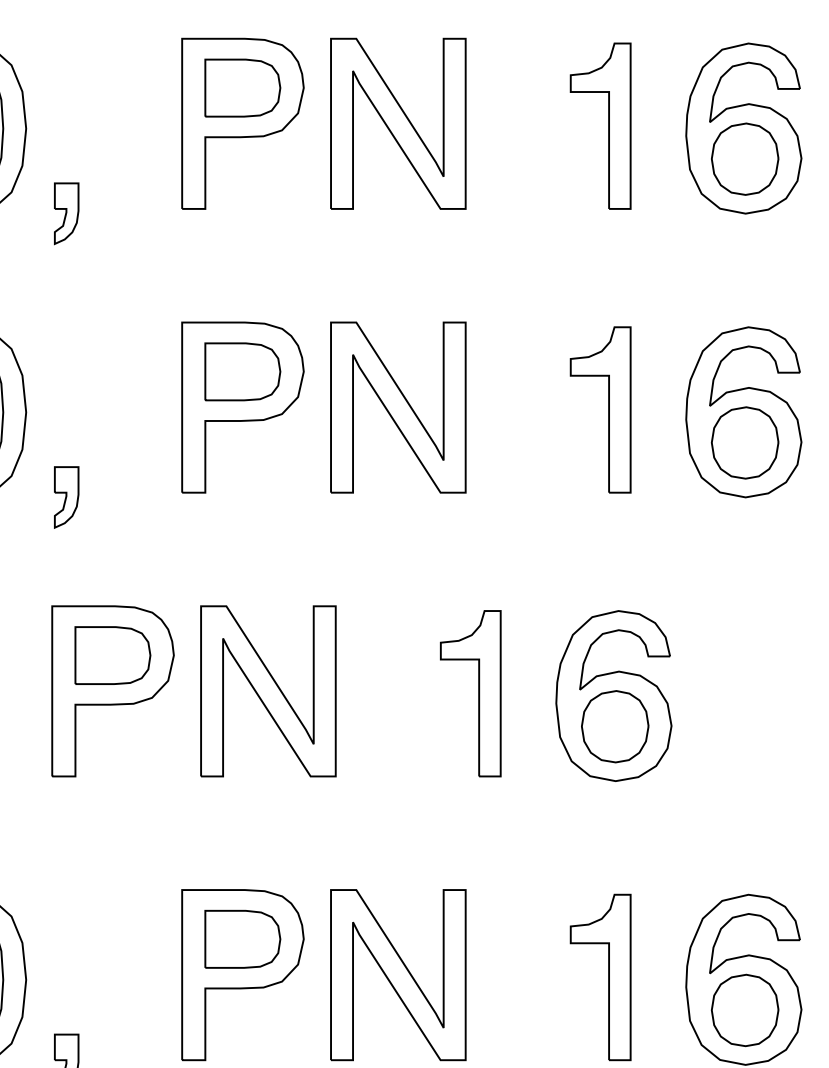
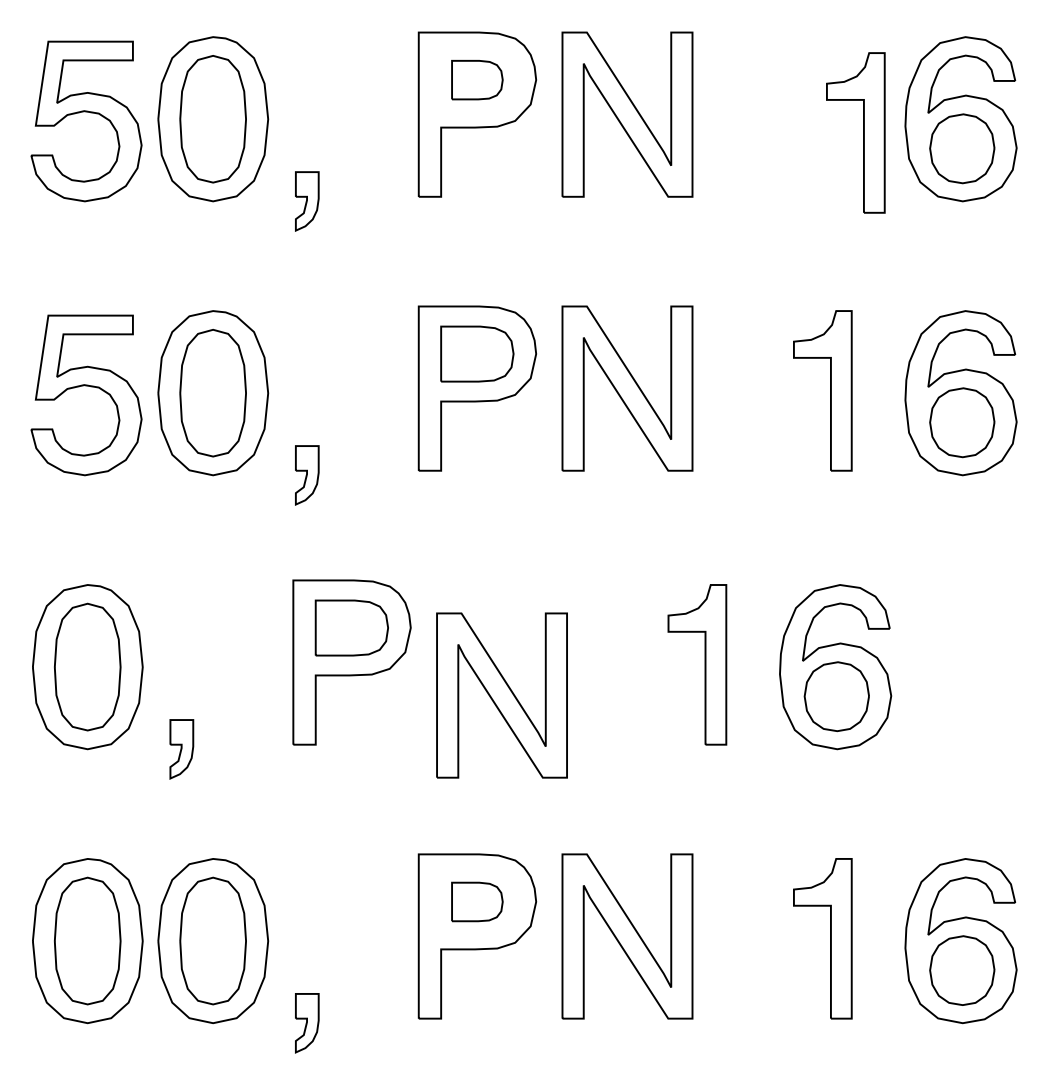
part: (242, 87) -> (477, 79), size x0.7
part: (608, 125) -> (863, 132), moved
part: (267, 691) -> (501, 695), moved
part: (242, 938) -> (477, 901), size x0.7

